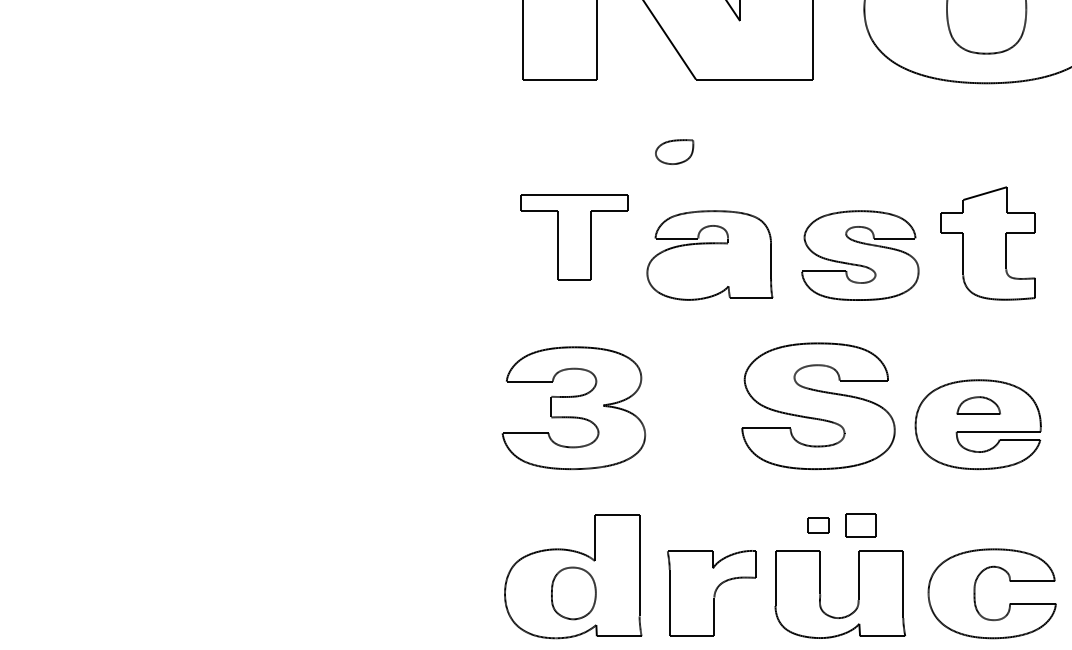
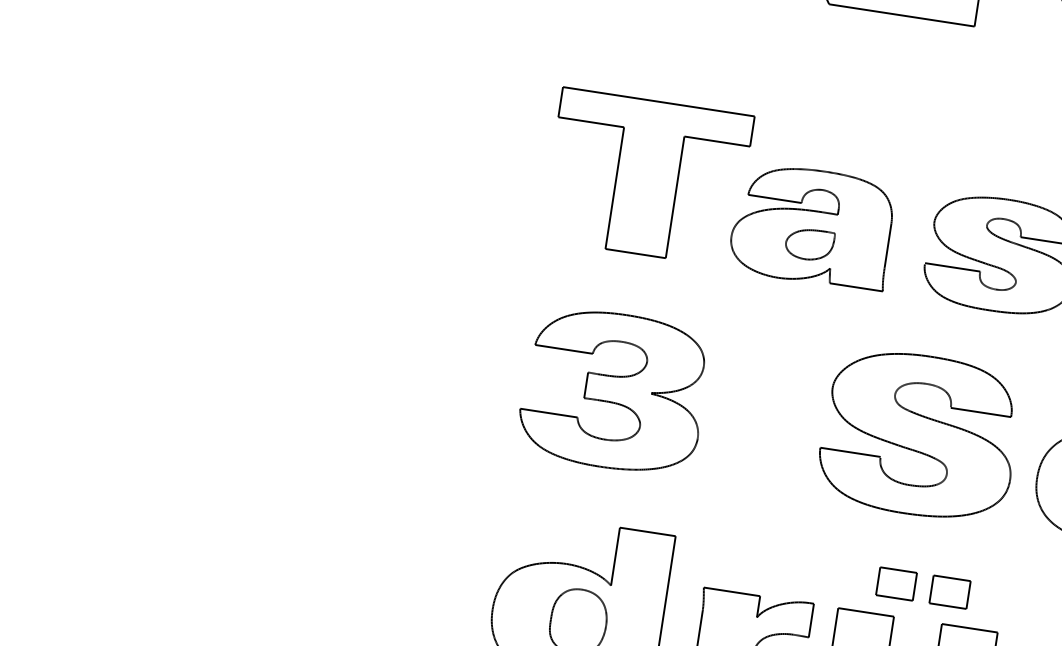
part: (674, 151) -> (809, 243), moved
part: (574, 236) -> (647, 176), size x1.43
part: (818, 525) -> (896, 584), size x1.43

